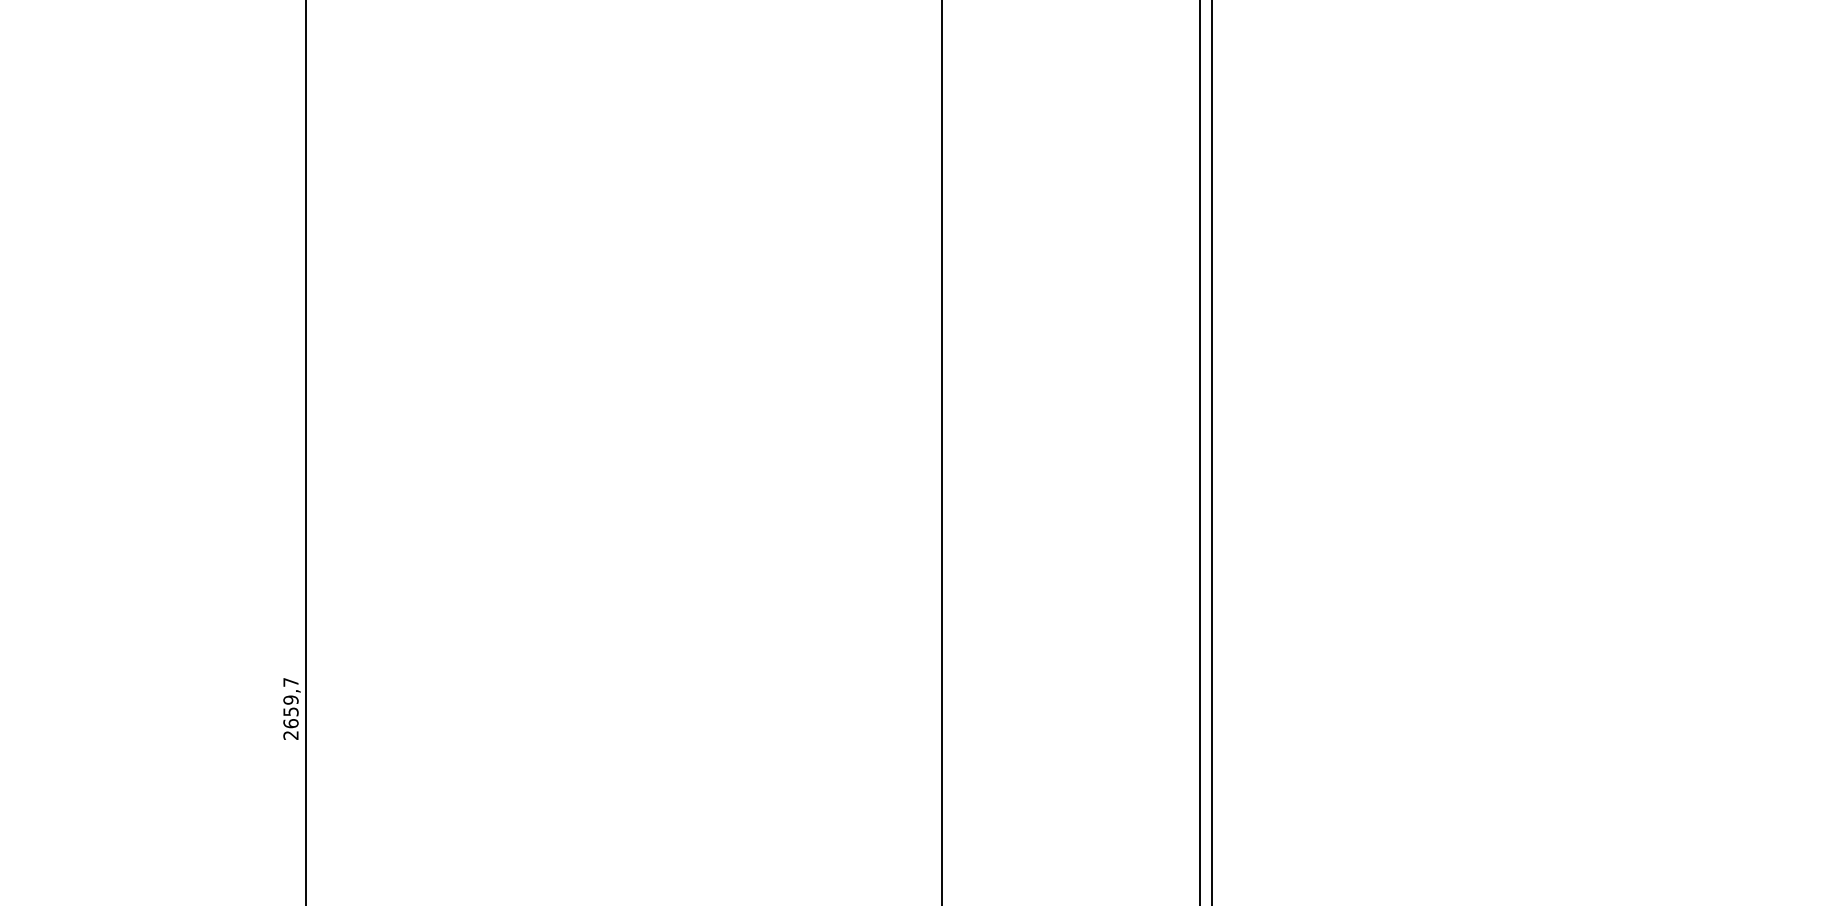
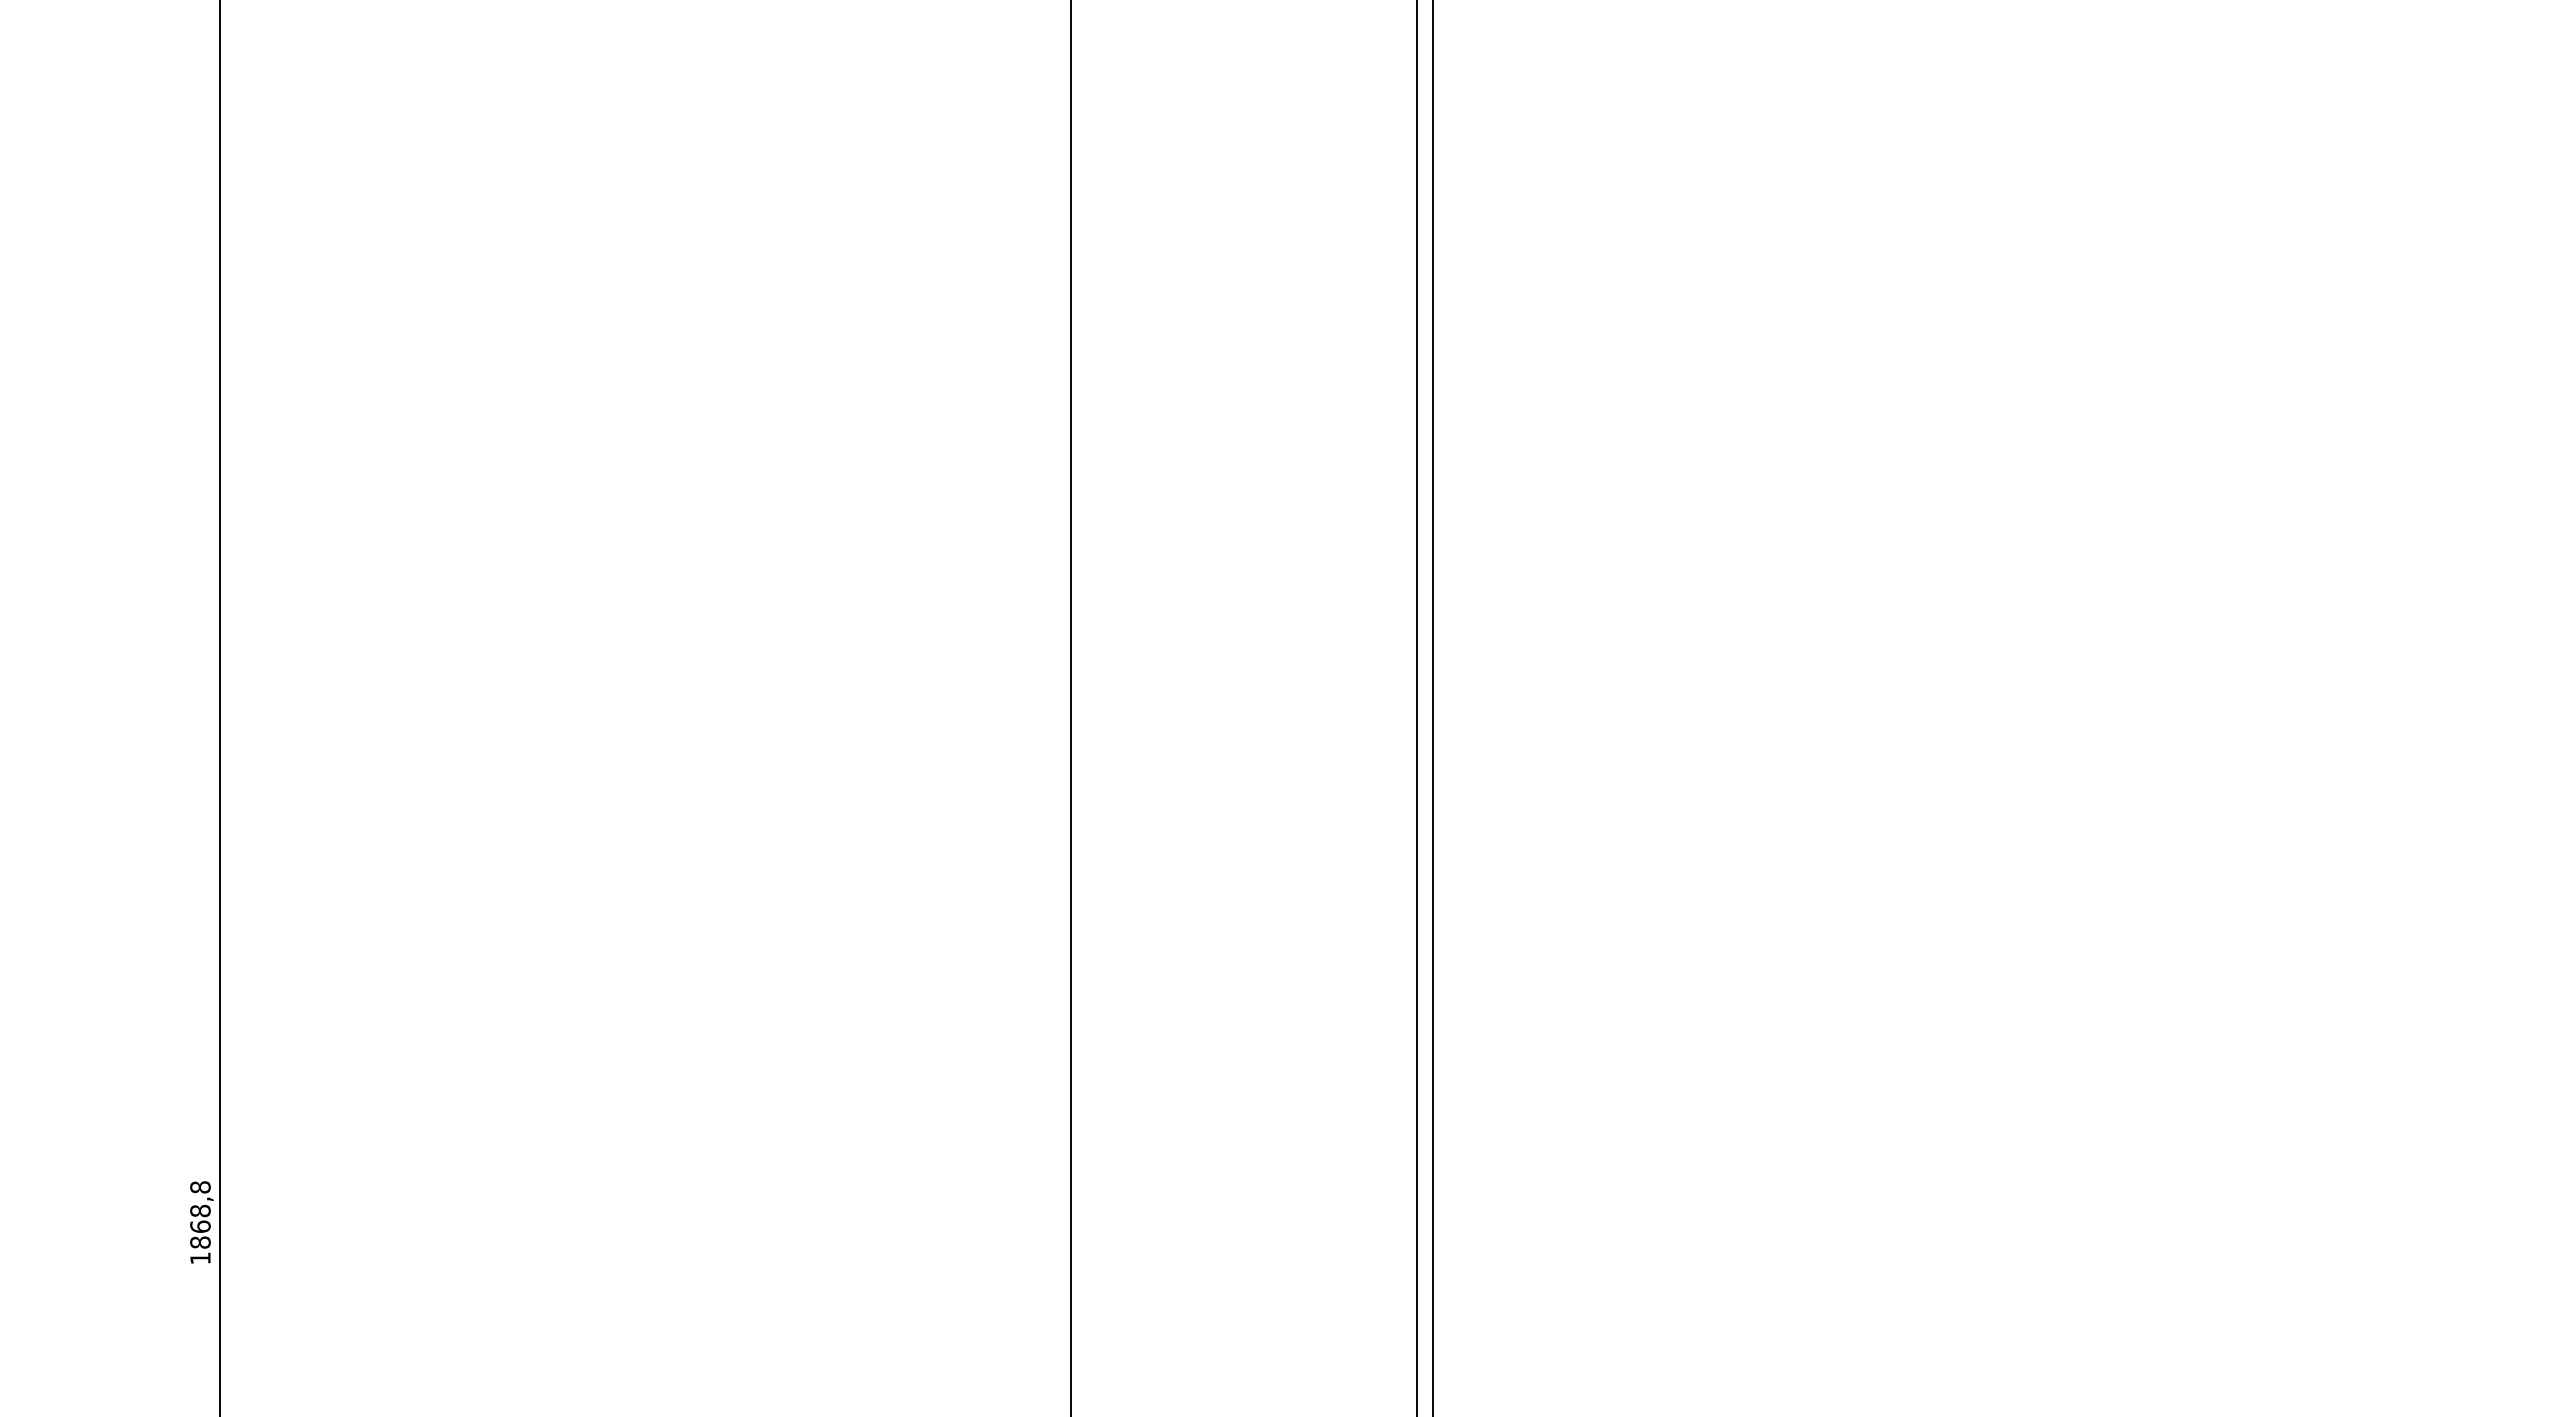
text: (291, 708) -> (200, 1222), 2659,7 -> 1868,8

